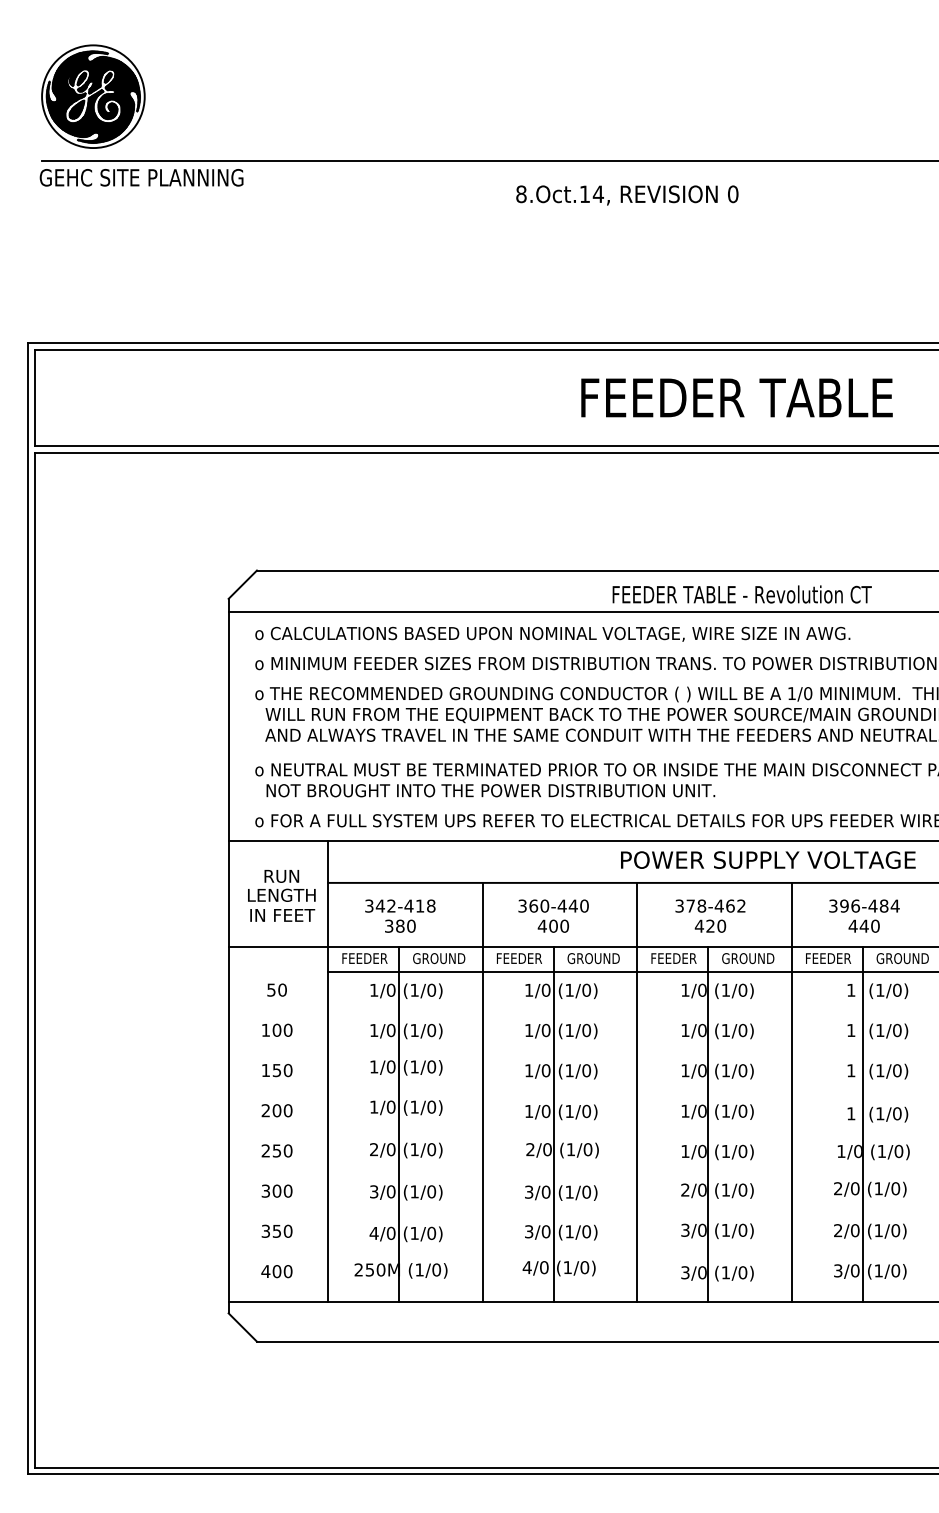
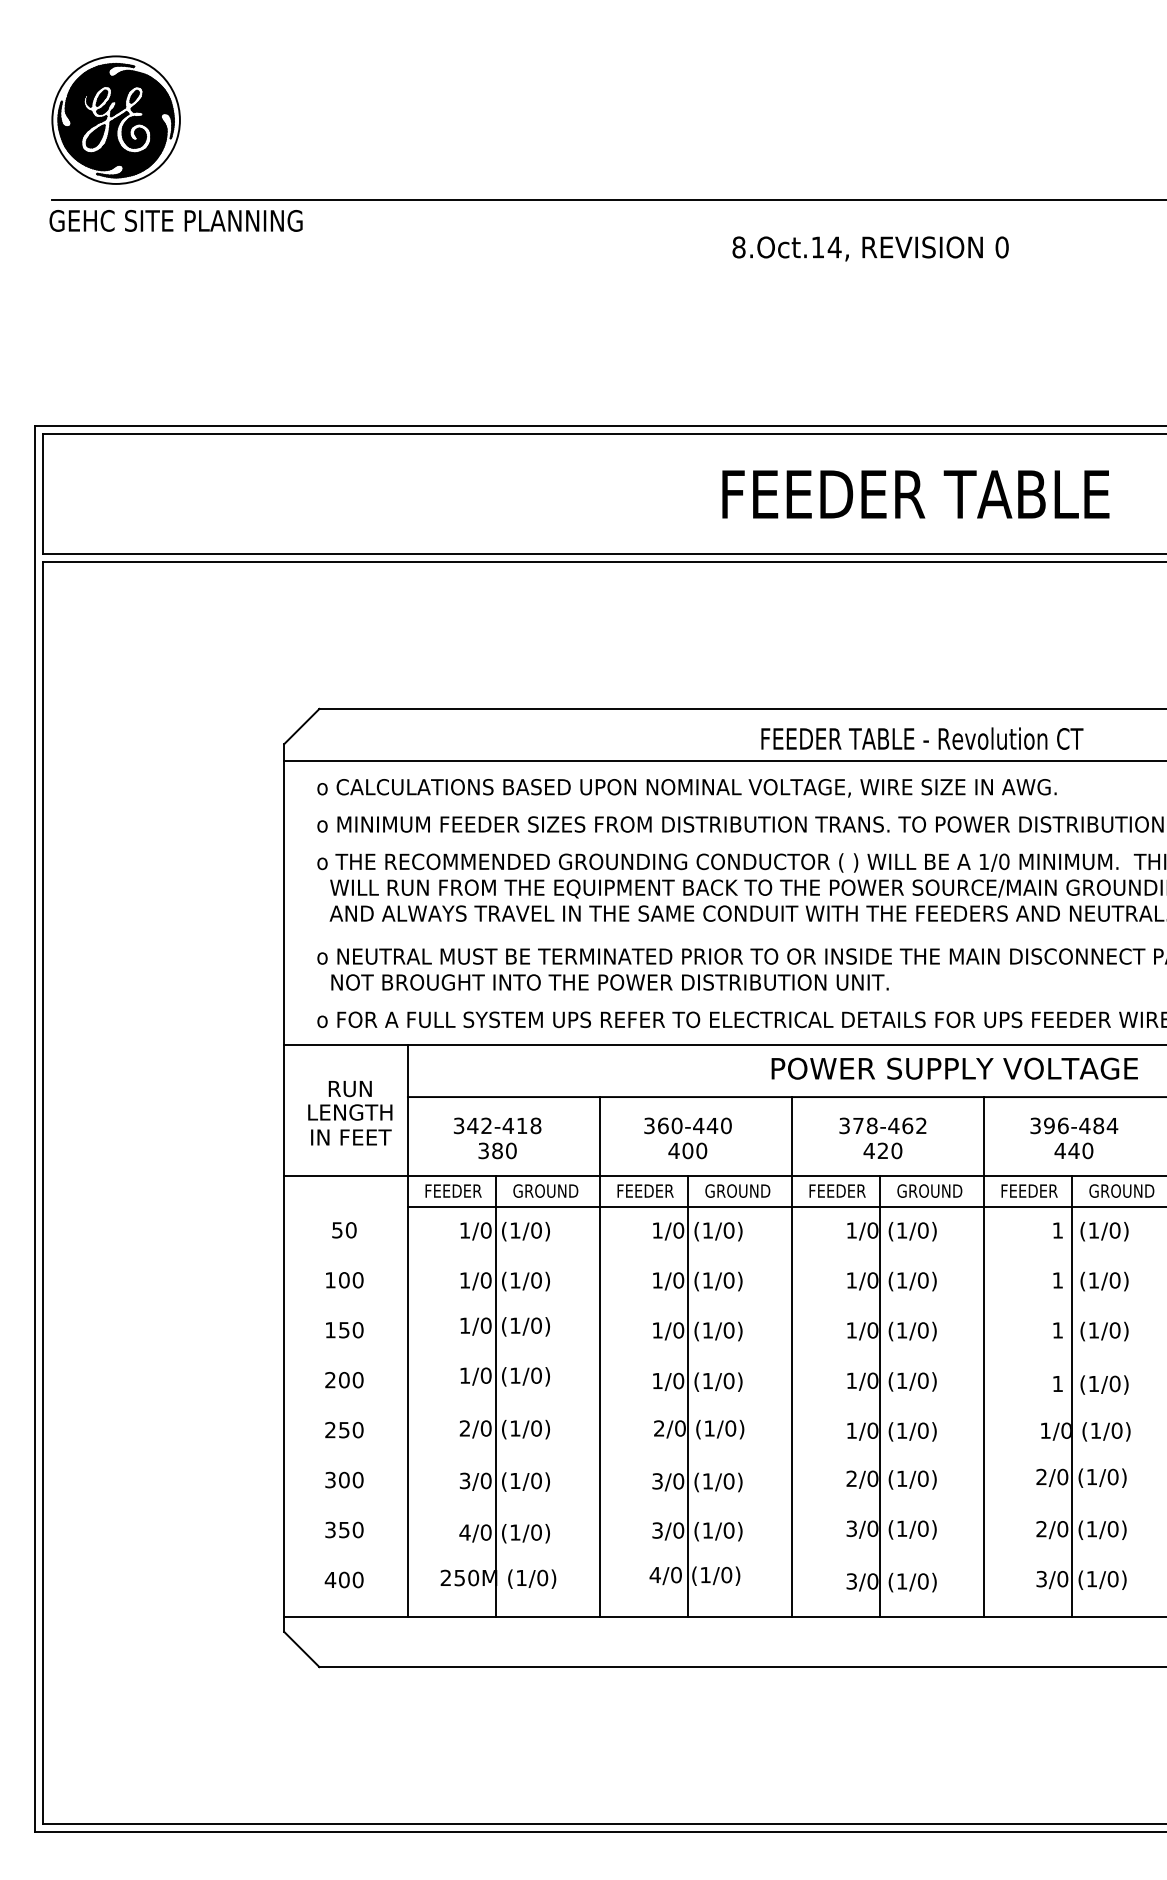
text: (627, 195) -> (870, 248), moved

